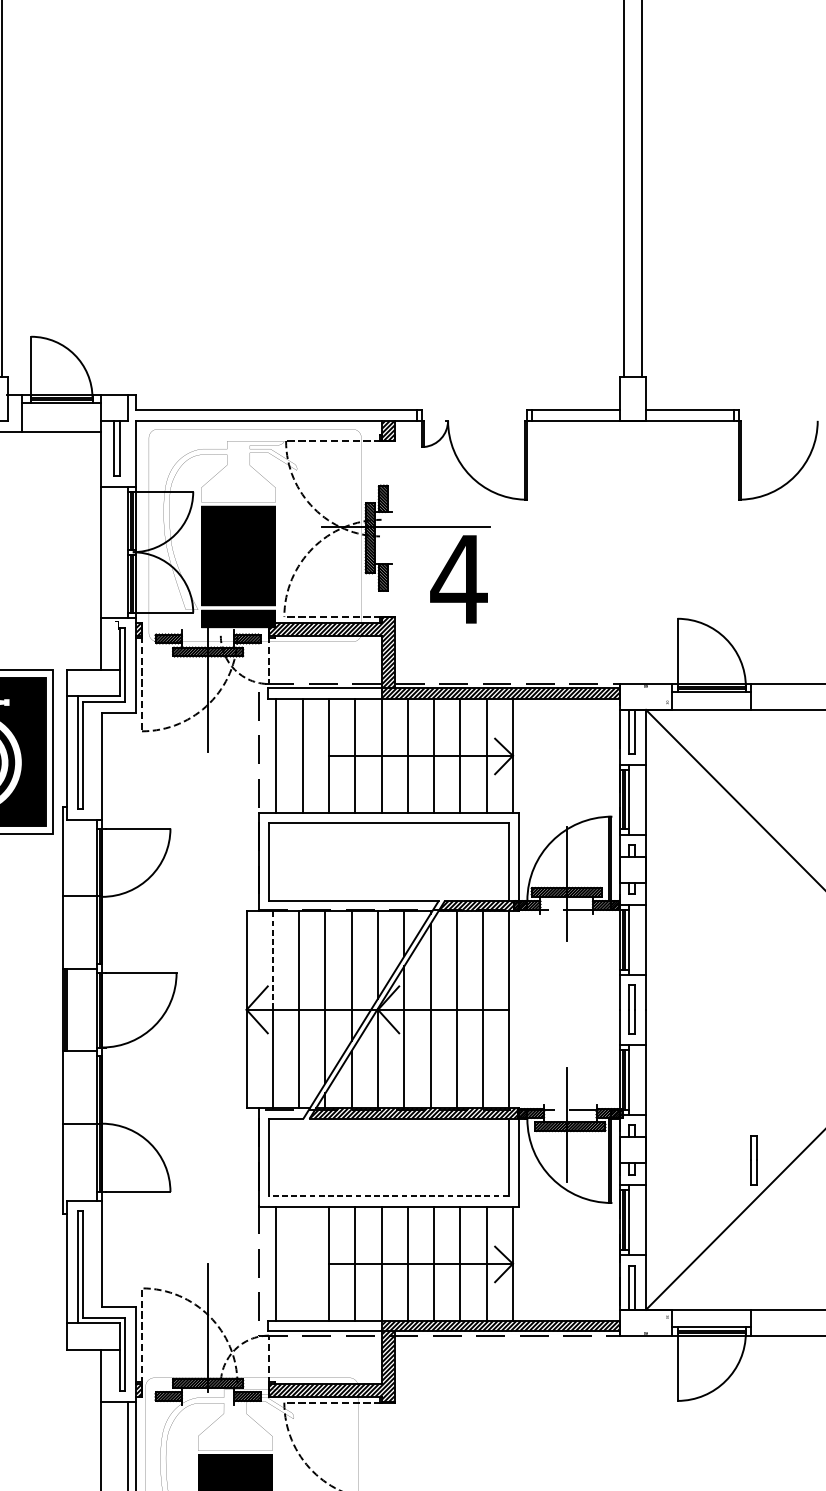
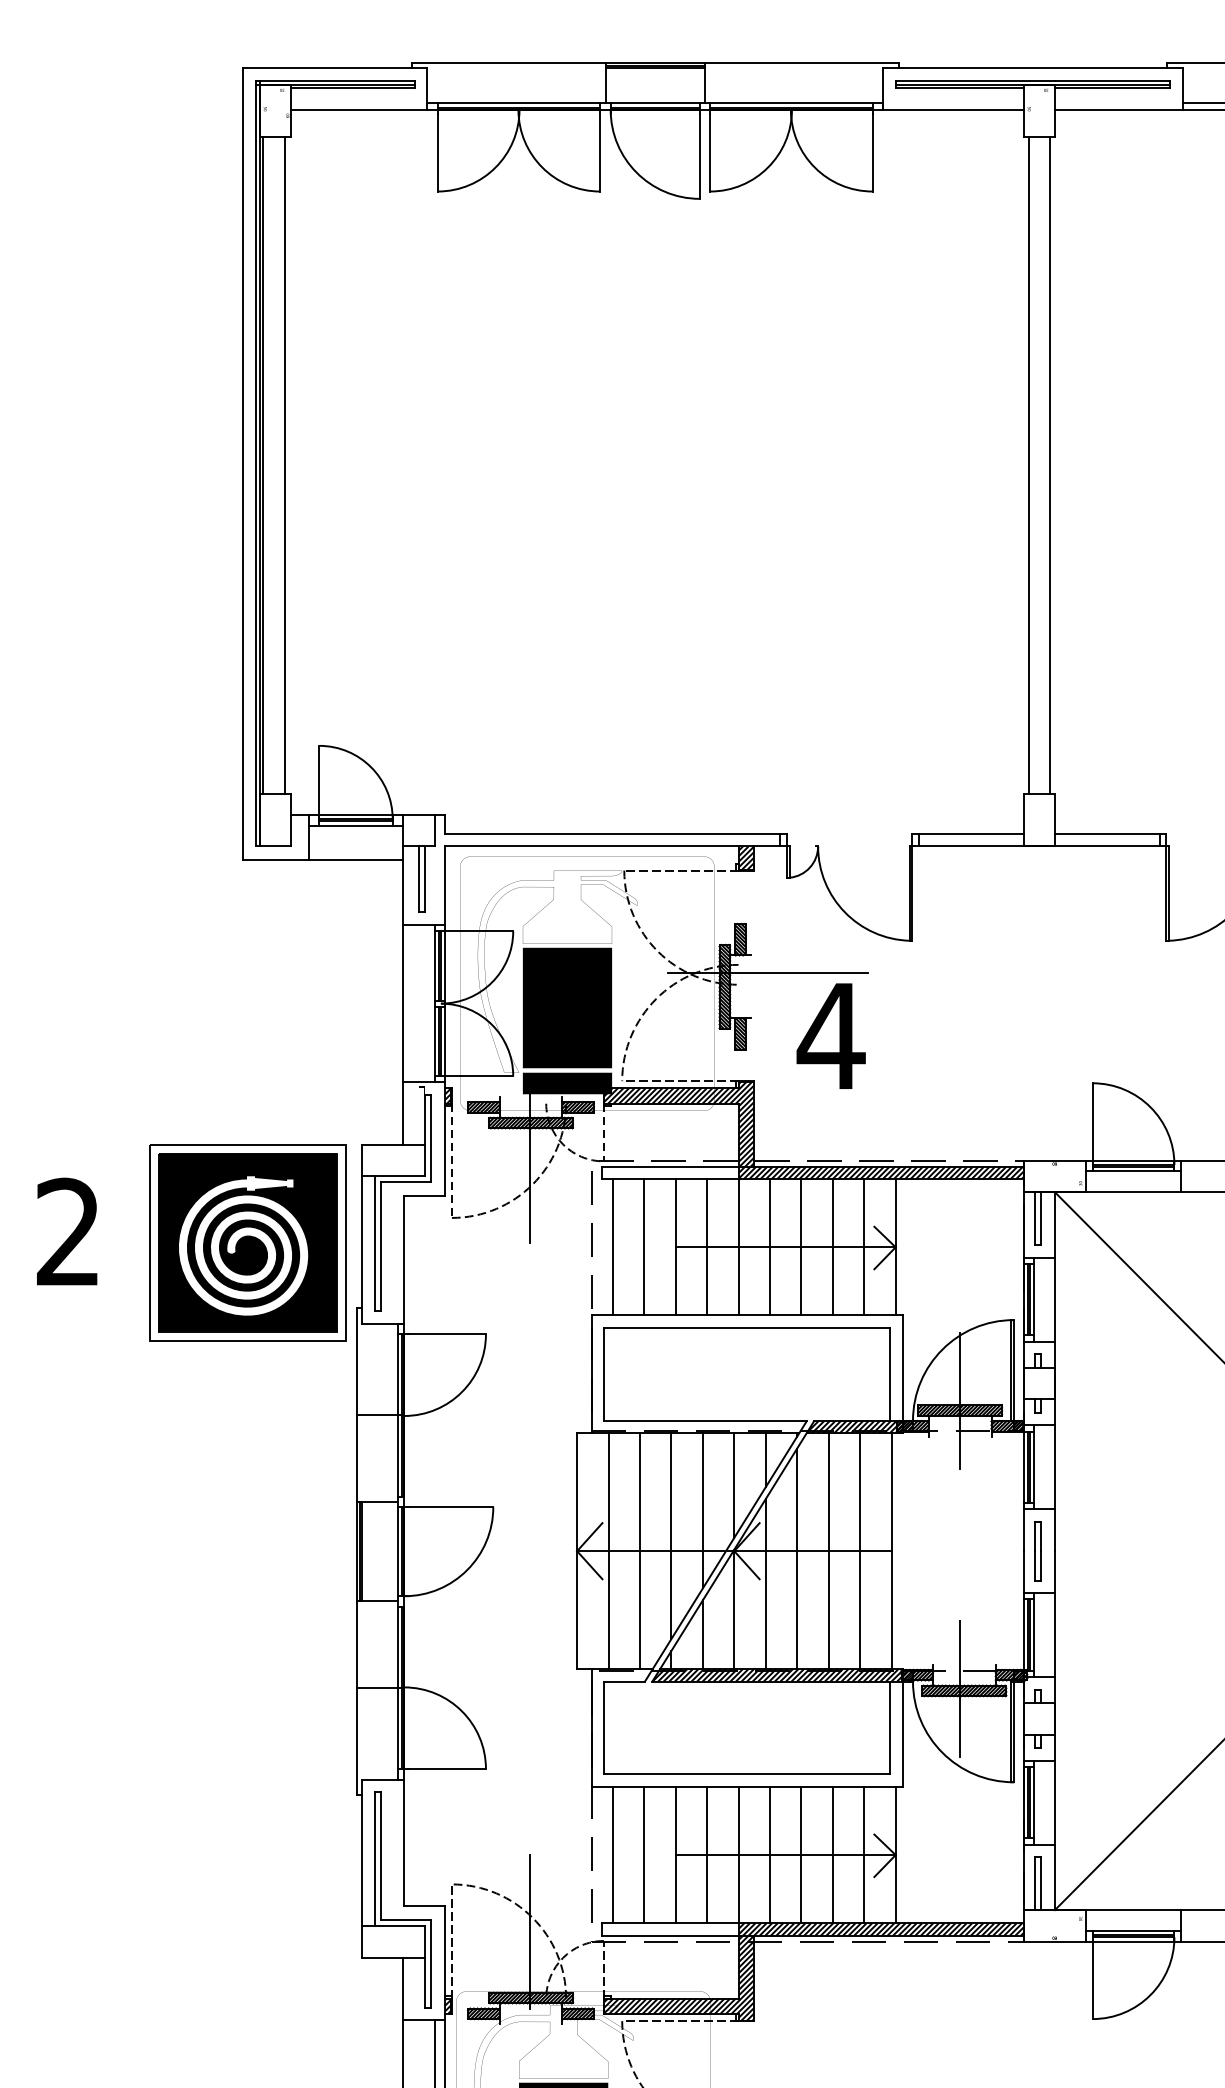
line: (272, 960) -> (608, 1492), dashed -> solid
part: (753, 1160) -> (1183, 1731), removed
line: (388, 1196) -> (746, 1774), dashed -> solid
line: (302, 1263) -> (644, 1854), added

